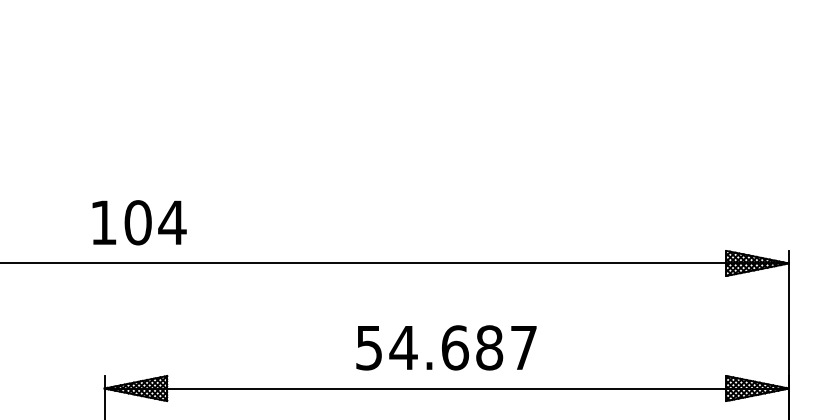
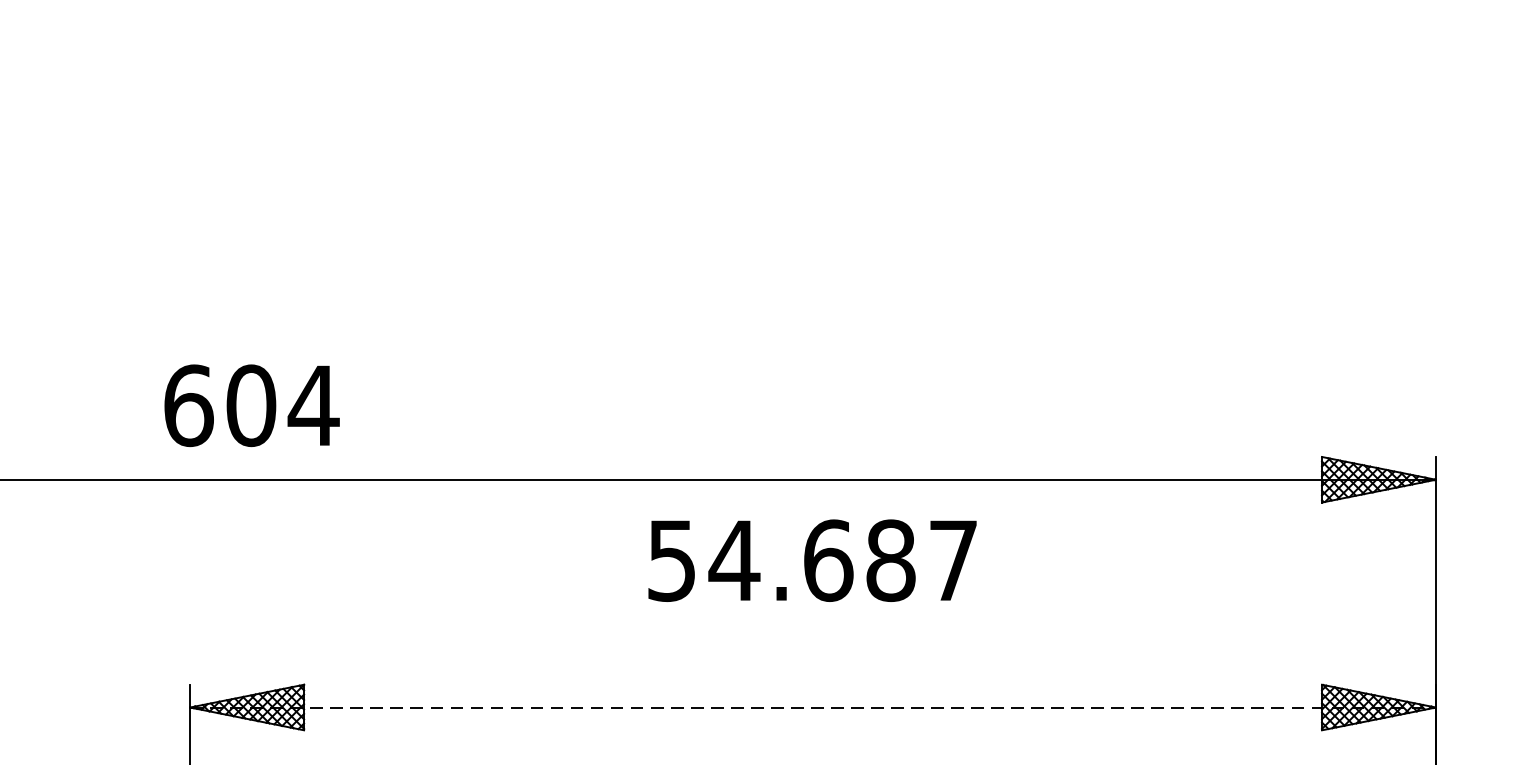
text: (103, 222) -> (188, 405), 104 -> 604
text: (446, 347) -> (812, 559), moved
line: (447, 388) -> (814, 707), solid -> dashed

